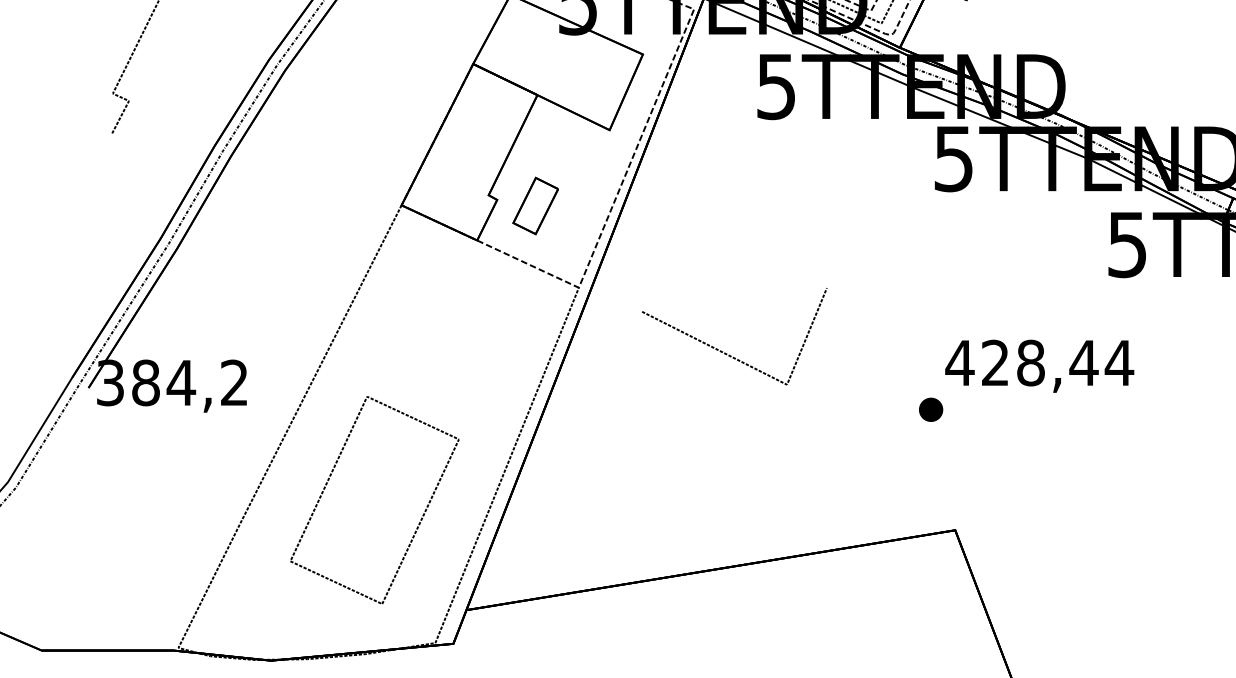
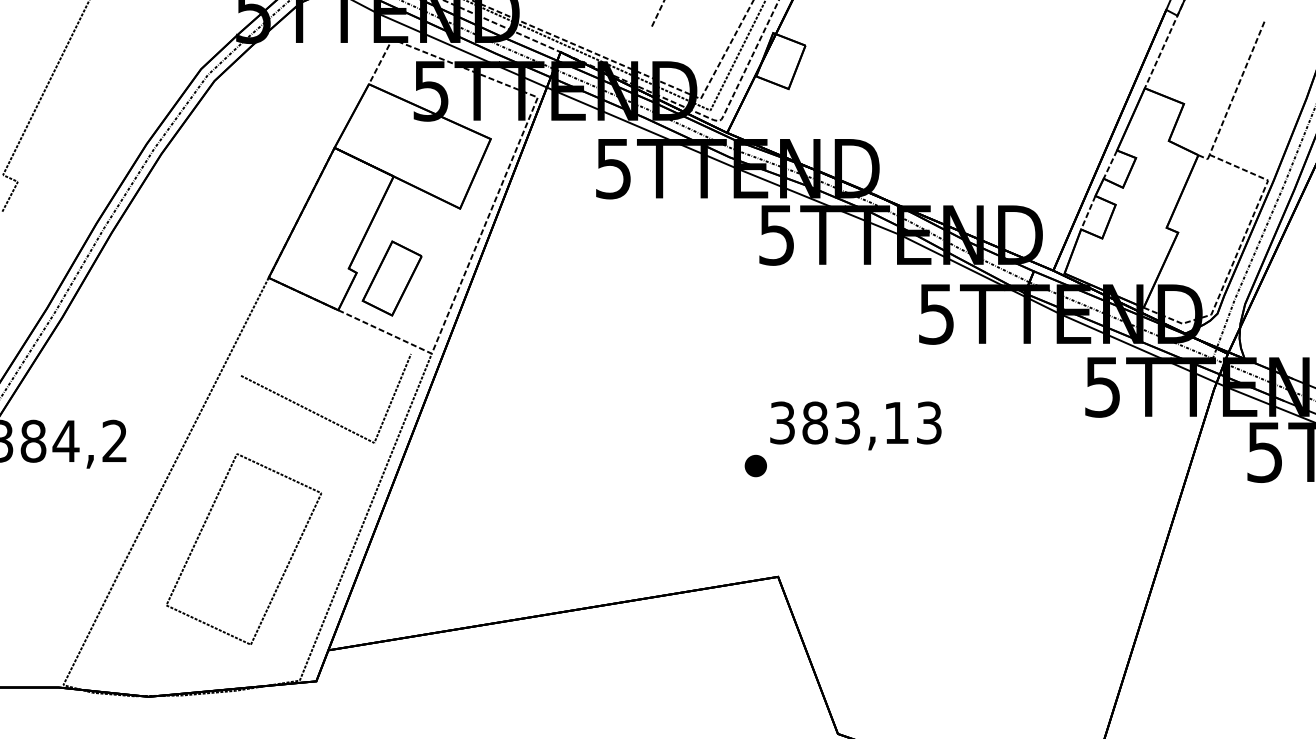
part: (535, 206) -> (391, 278), size x1.43
line: (726, 352) -> (318, 413), moved
text: (1039, 362) -> (855, 422), 428,44 -> 383,13

